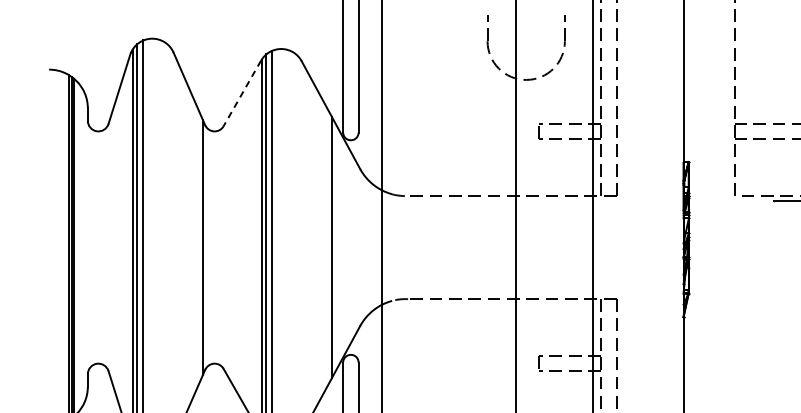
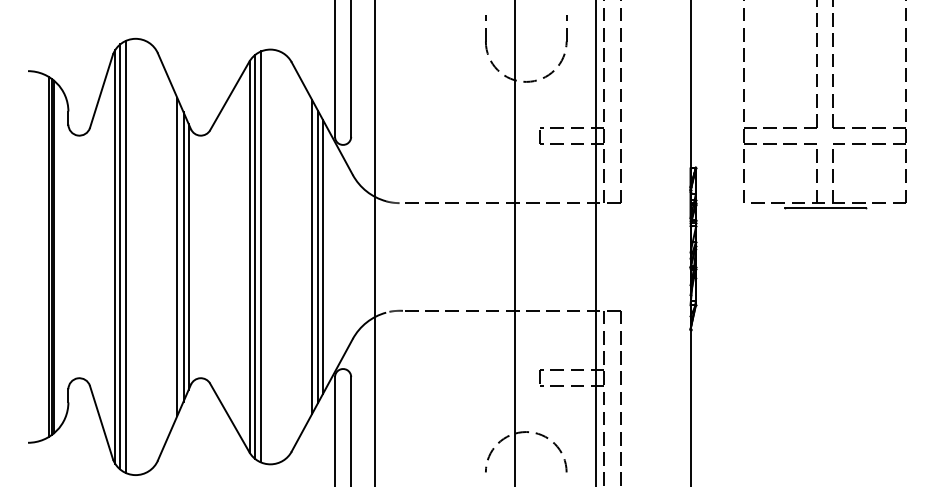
line: (242, 93) -> (229, 96), dashed -> solid
line: (192, 247) -> (177, 256), added
line: (198, 247) -> (183, 256), added
line: (321, 247) -> (312, 256), added
line: (327, 247) -> (318, 256), added

